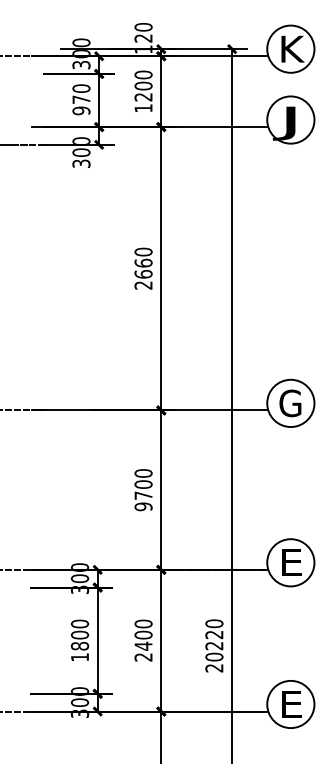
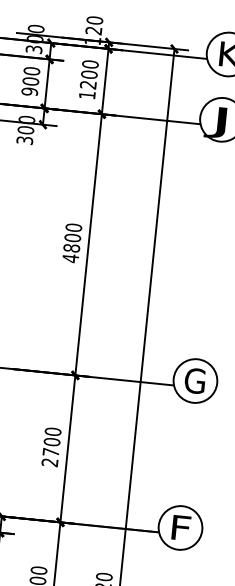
text: (81, 99) -> (30, 81), 970 -> 900
text: (143, 274) -> (71, 248), 2660 -> 4800
text: (143, 506) -> (49, 462), 9700 -> 2700
text: (293, 562) -> (182, 527), E -> F

